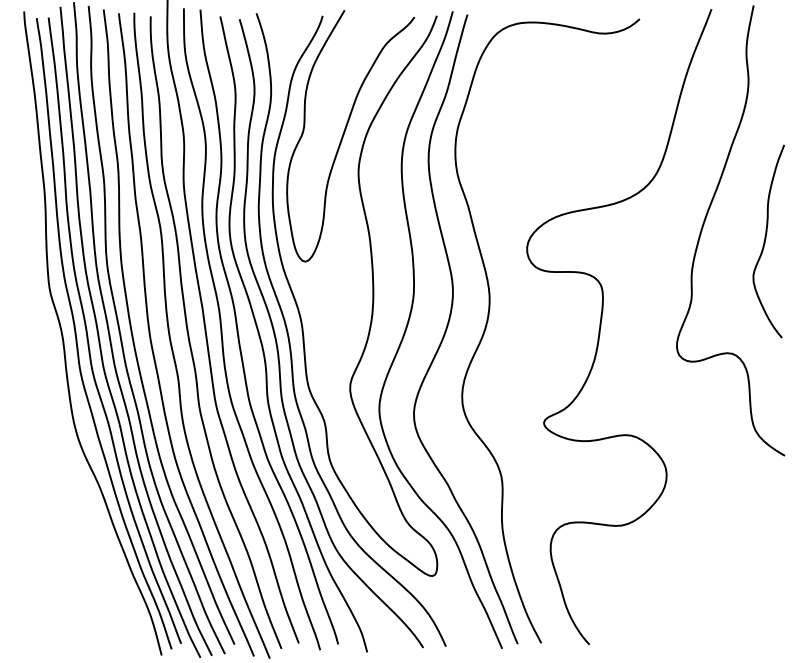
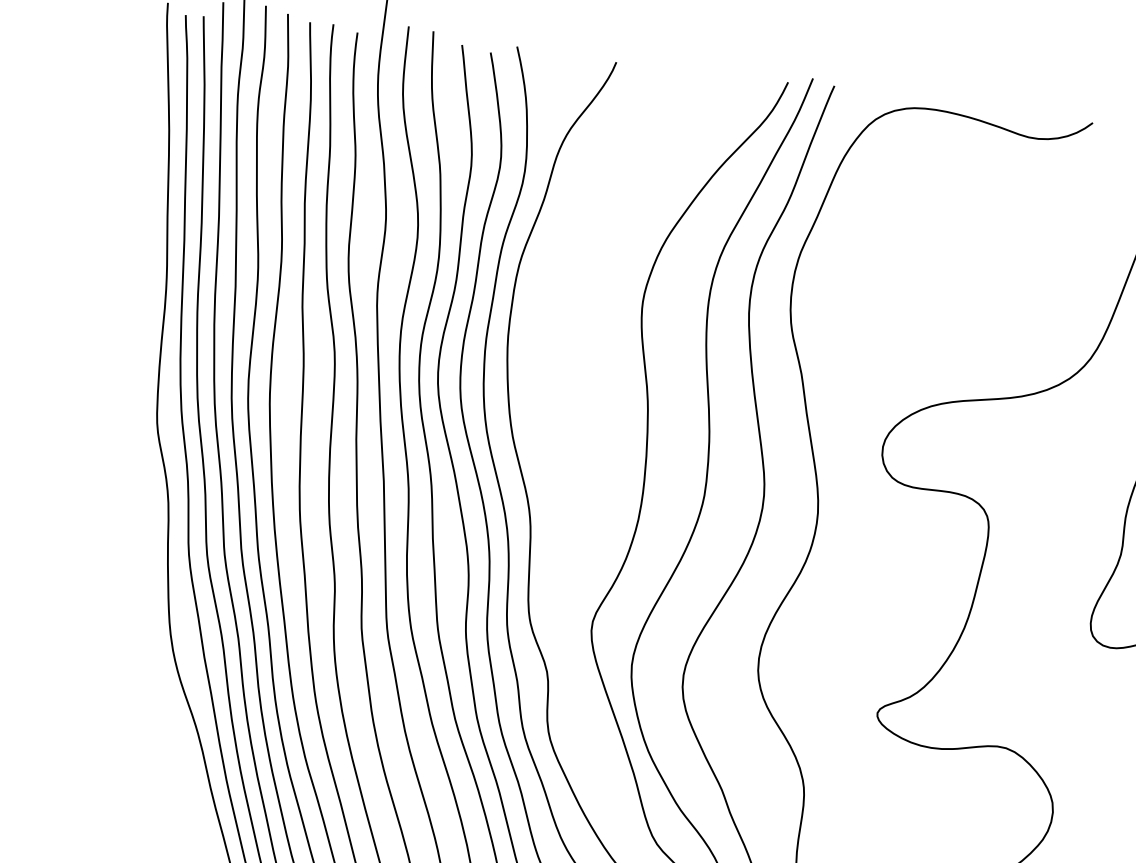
curve: (344, 135) -> (627, 246), removed

